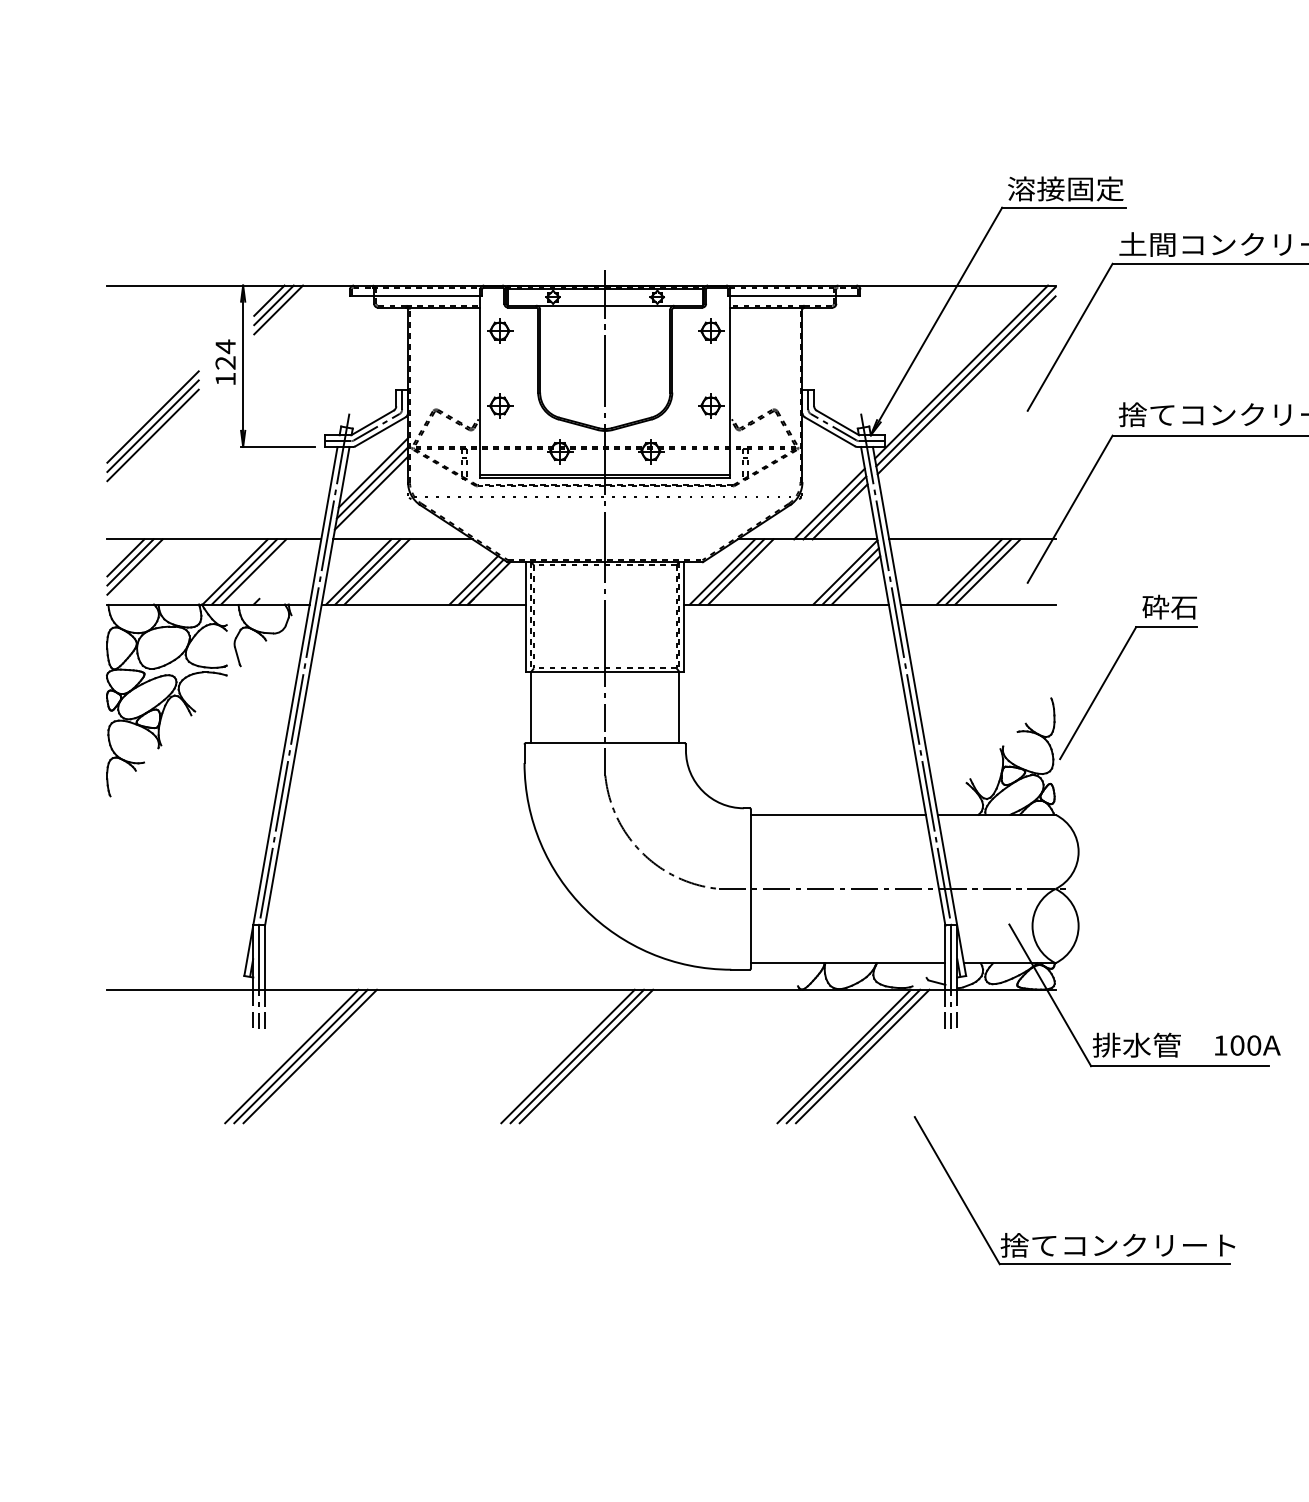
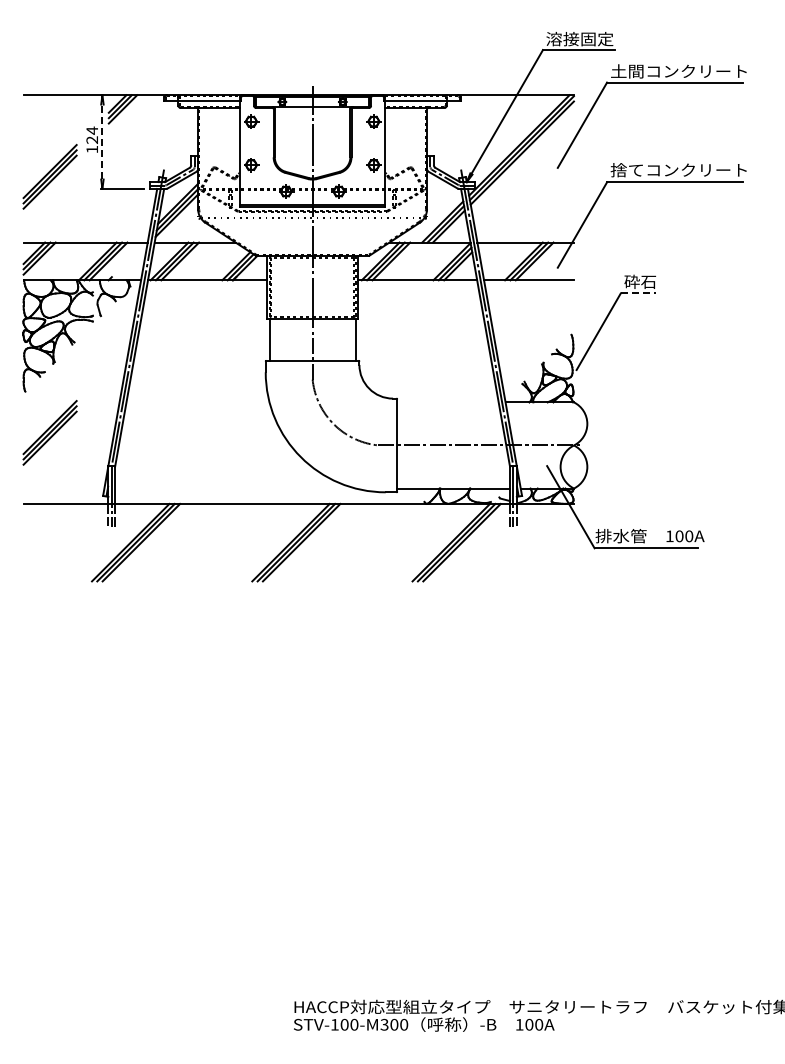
line: (243, 367) -> (102, 142), solid -> dashed
line: (1166, 627) -> (638, 293), solid -> dashed
line: (837, 814) -> (447, 402), removed
part: (151, 866) -> (49, 432), added
part: (1073, 1237) -> (584, 647), removed

